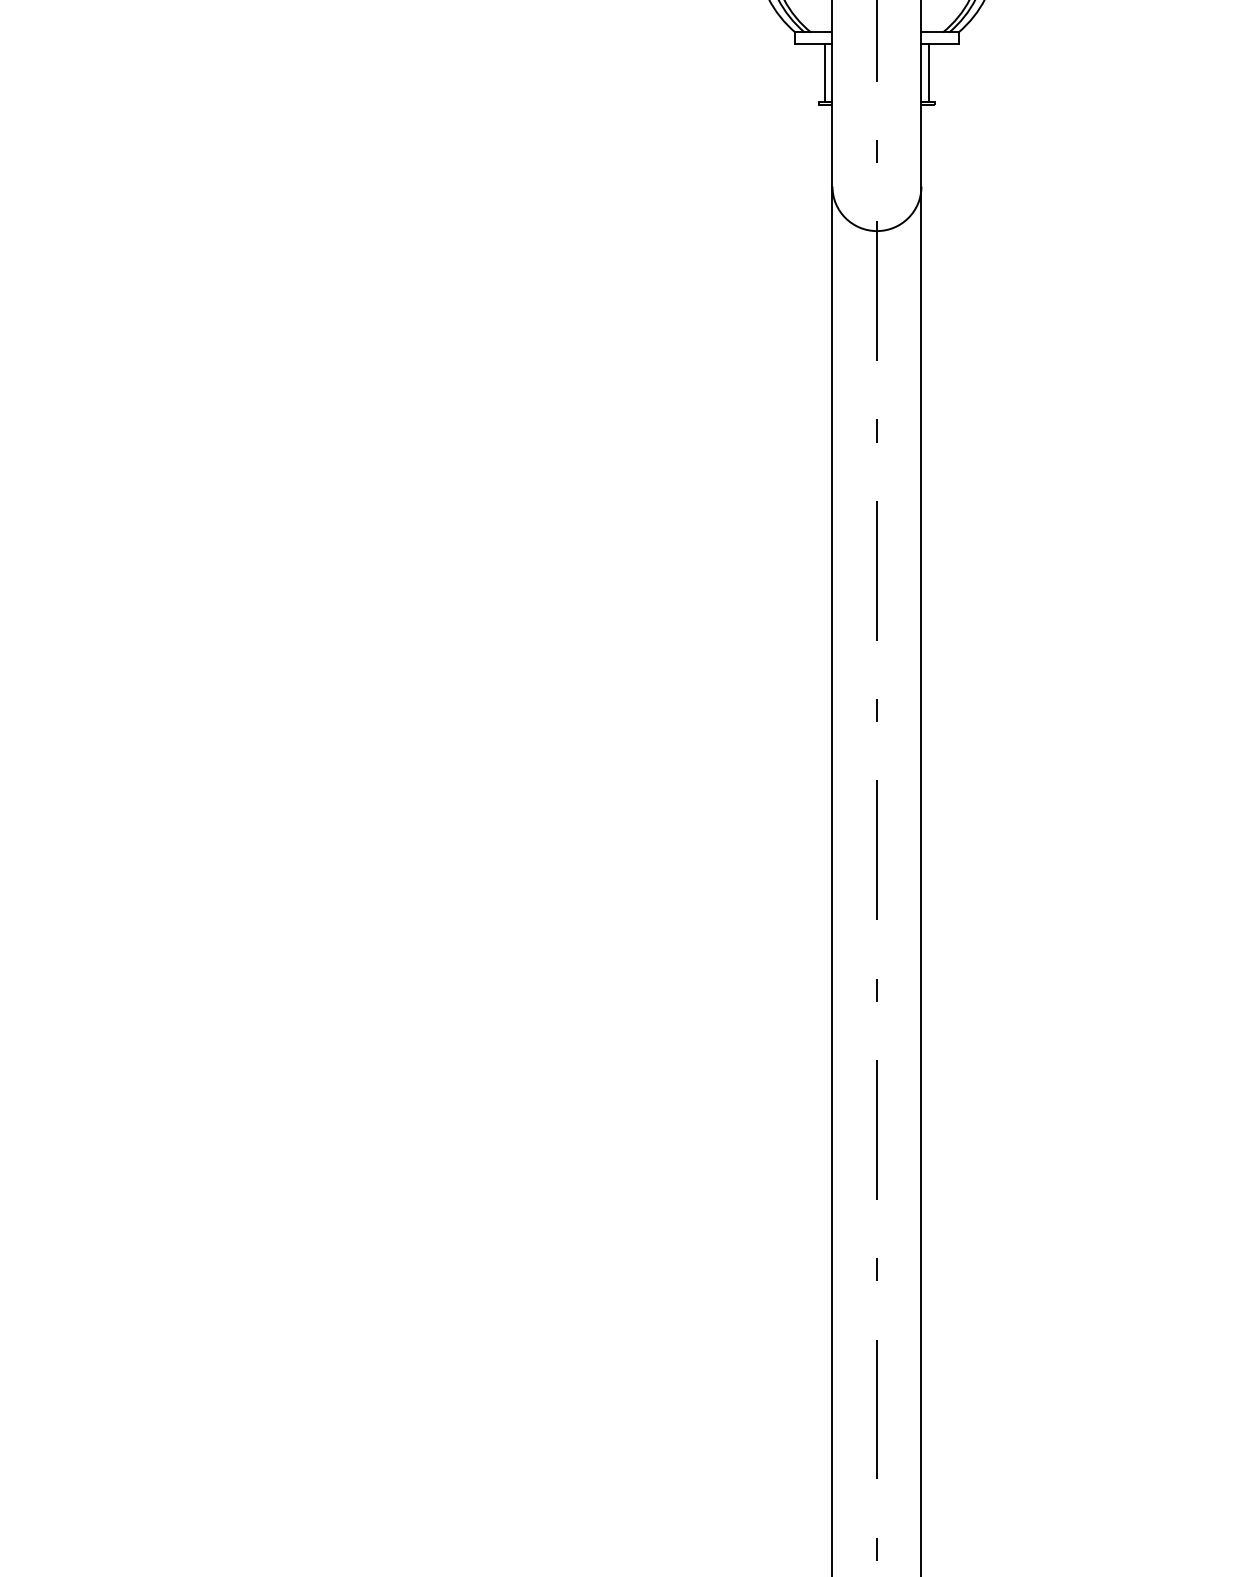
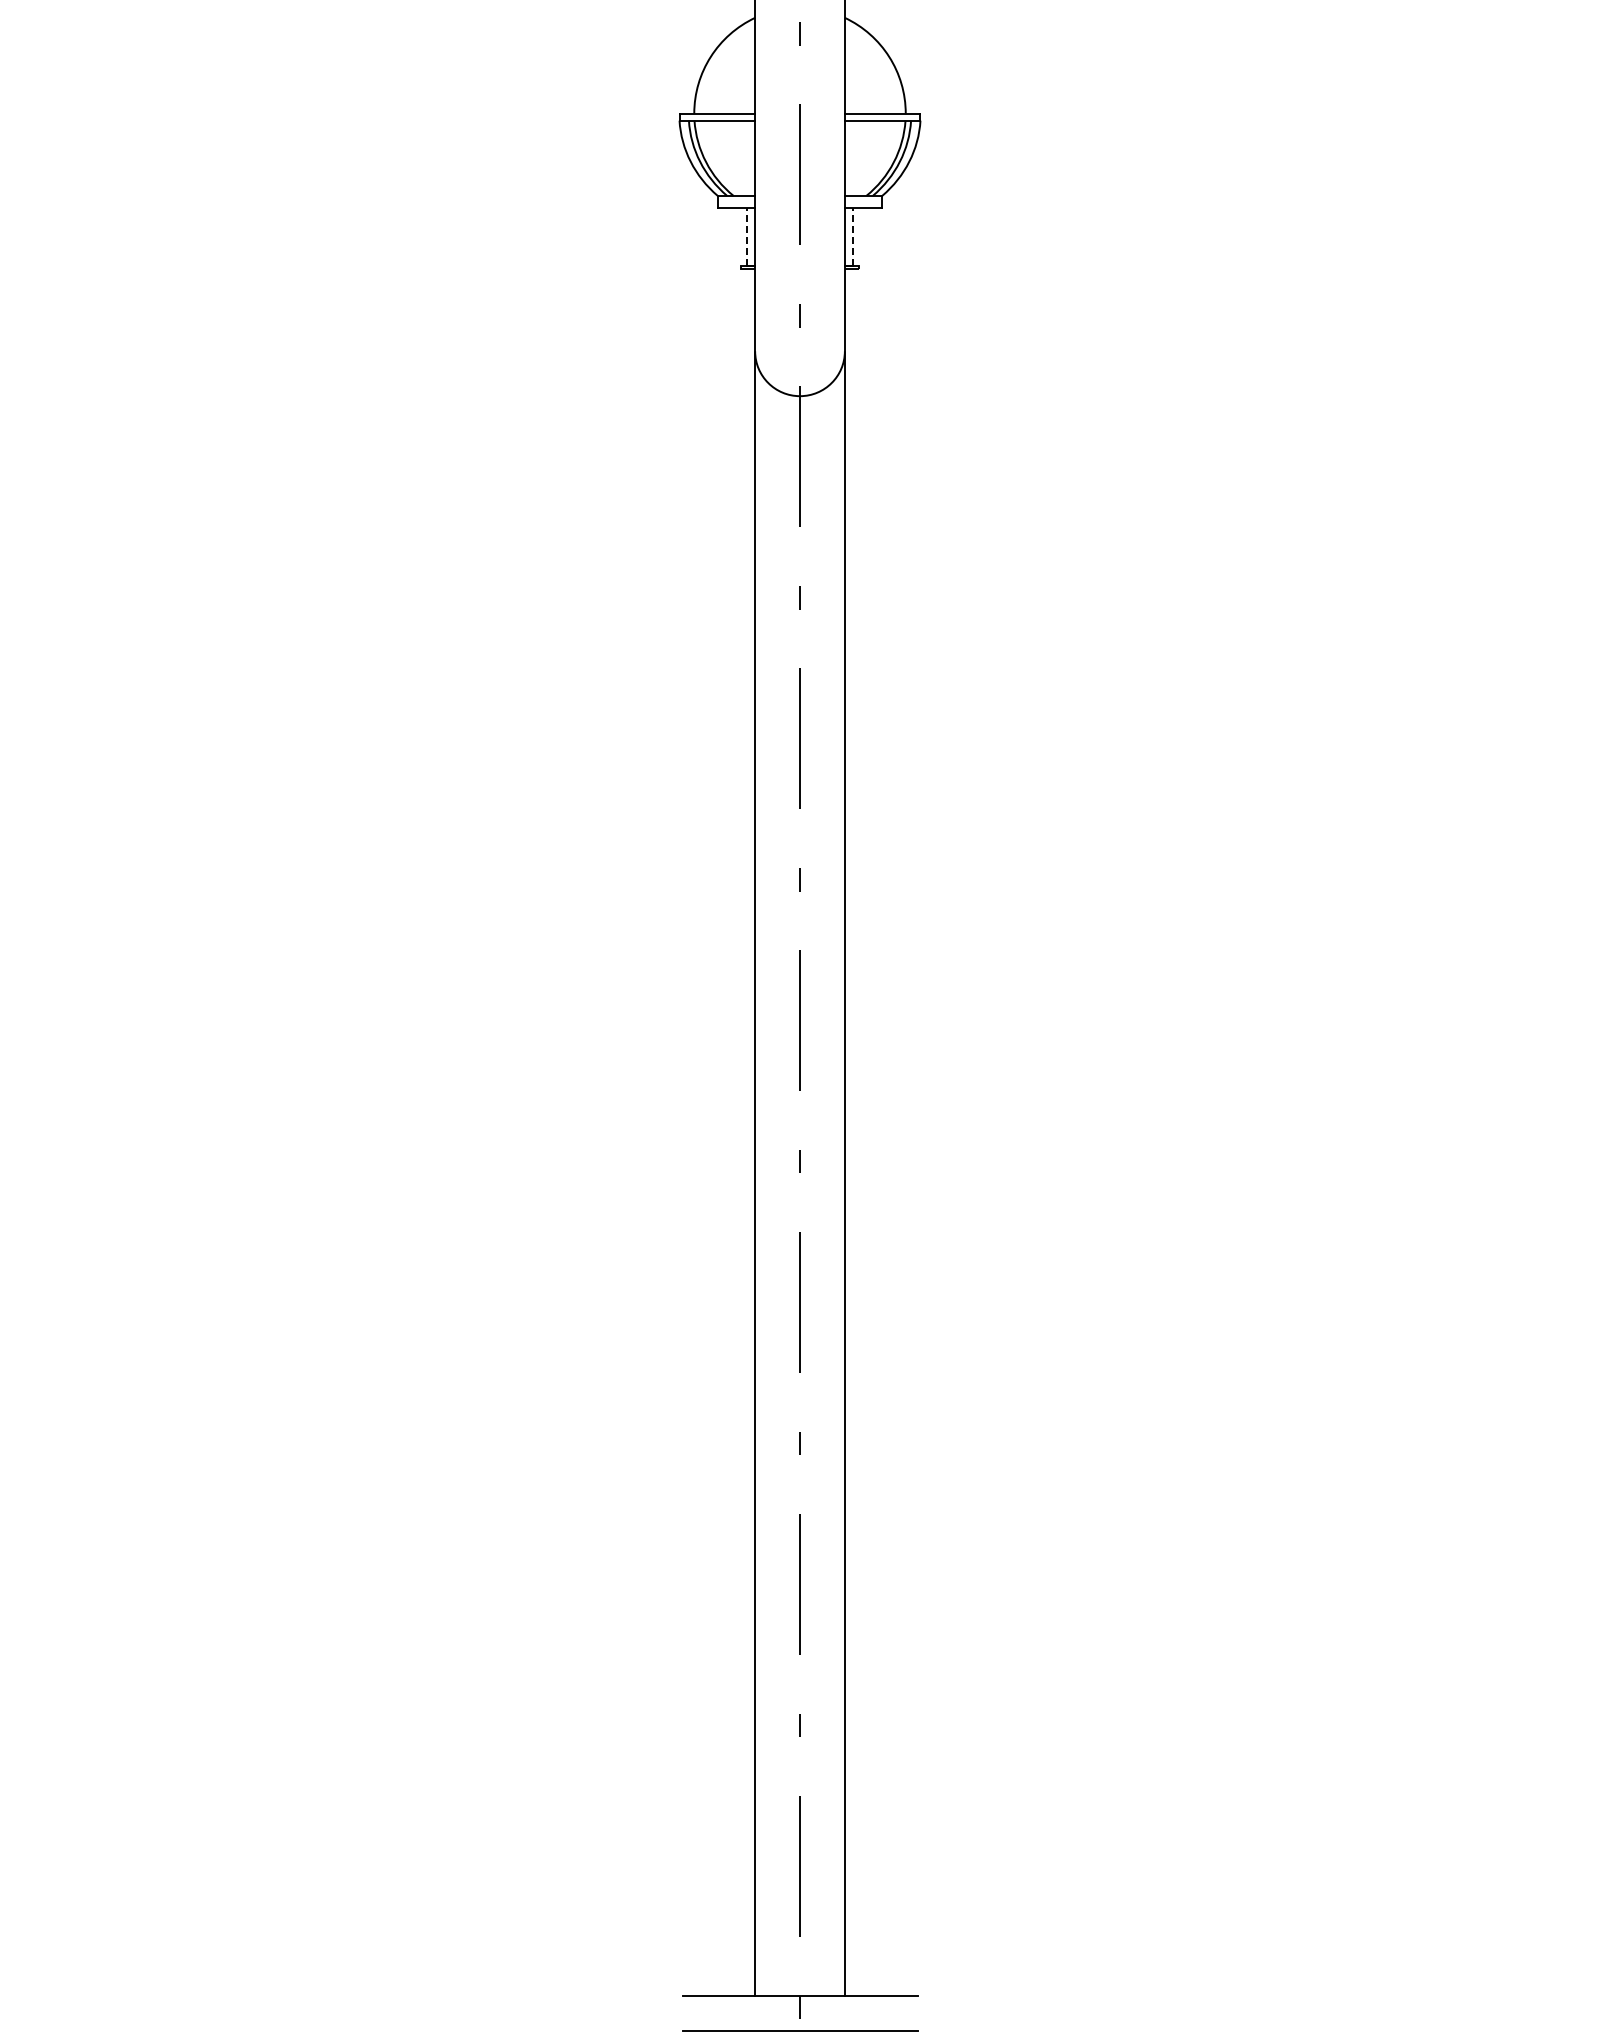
line: (824, 72) -> (747, 236), solid -> dashed
line: (929, 72) -> (852, 236), solid -> dashed

